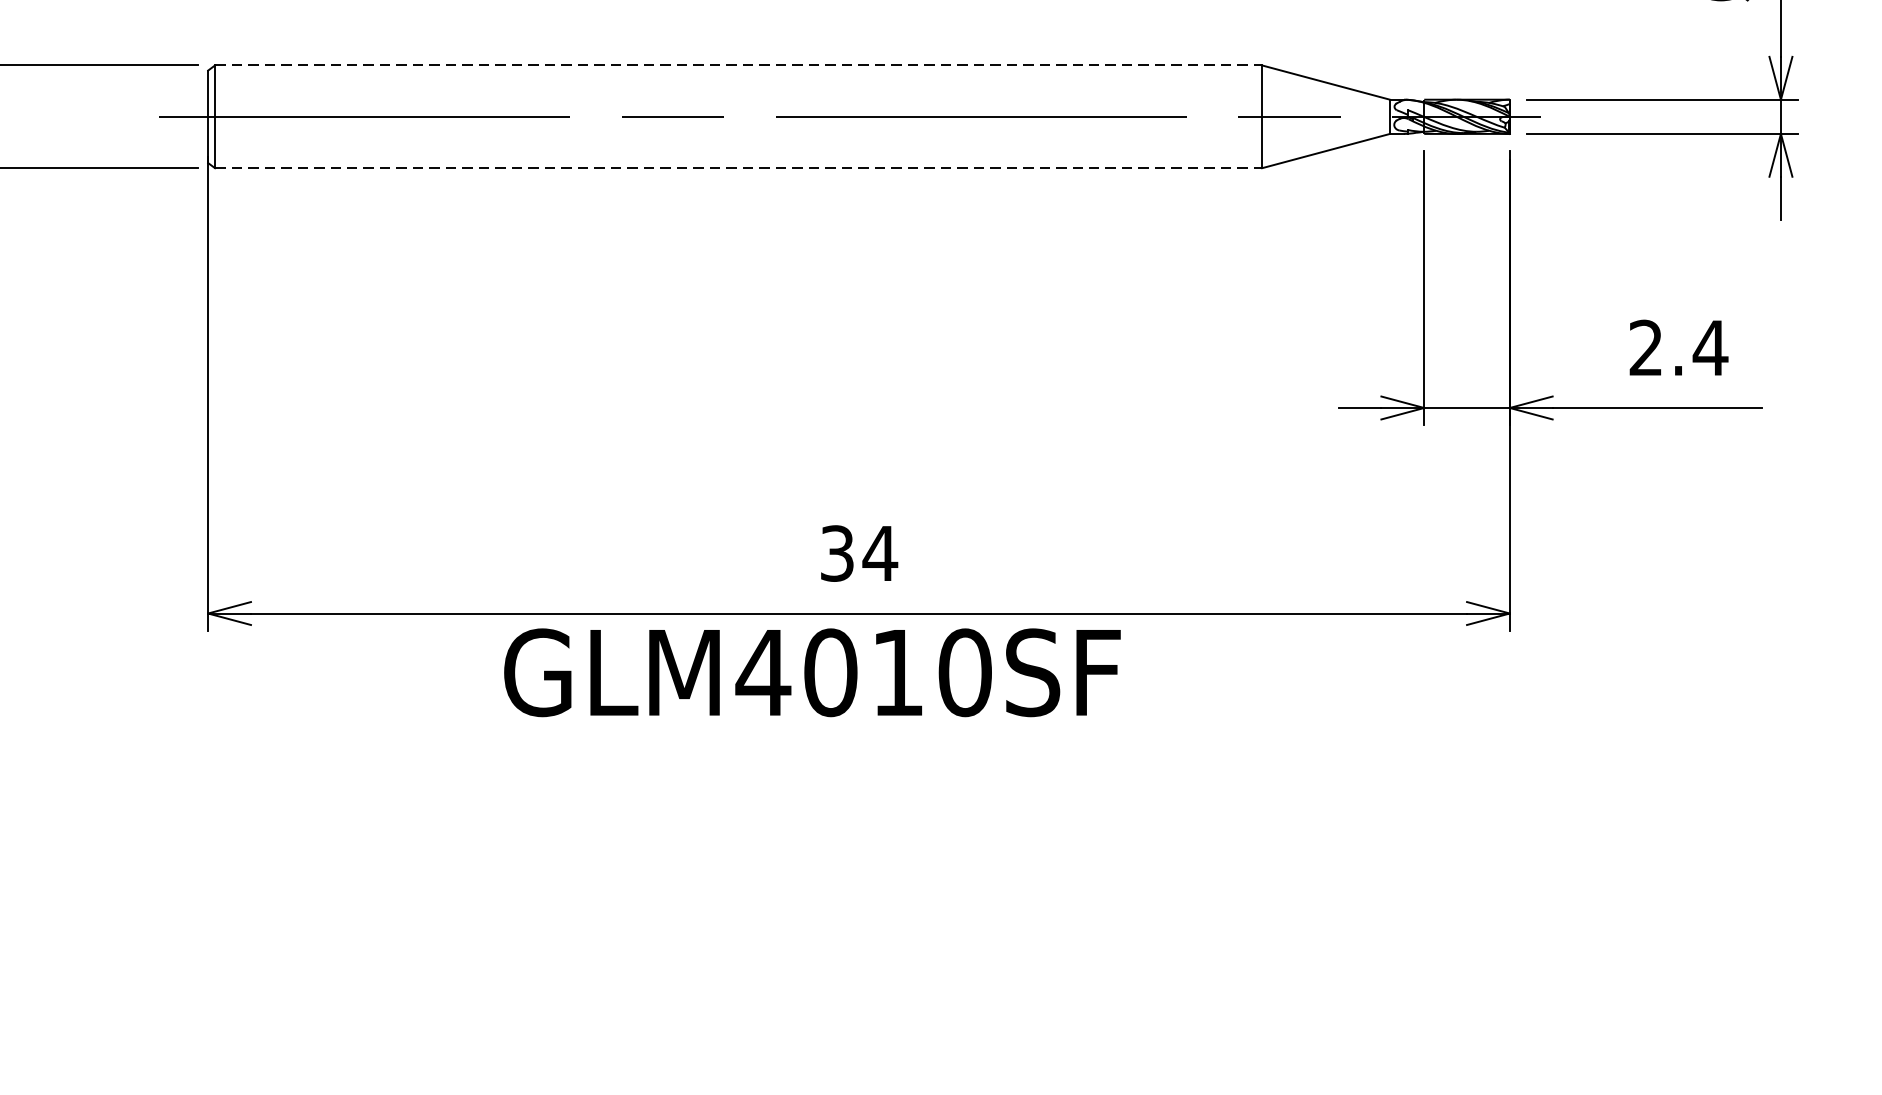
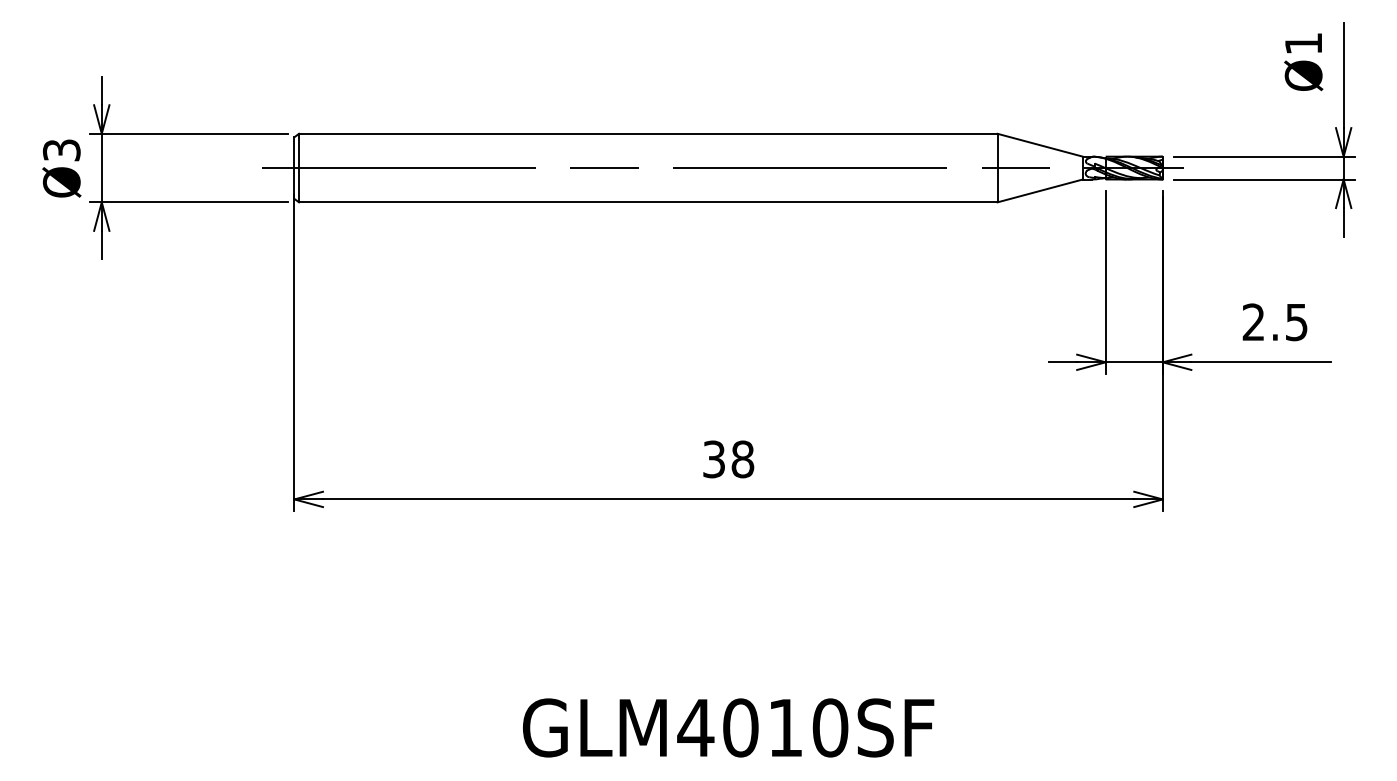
line: (738, 64) -> (648, 133), dashed -> solid
line: (738, 168) -> (648, 202), dashed -> solid
text: (1710, 348) -> (1296, 322), 2.4 -> 2.5
text: (879, 553) -> (742, 459), 34 -> 38
text: (812, 672) -> (728, 727), moved

